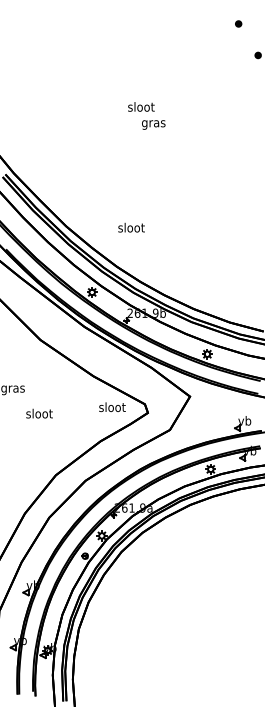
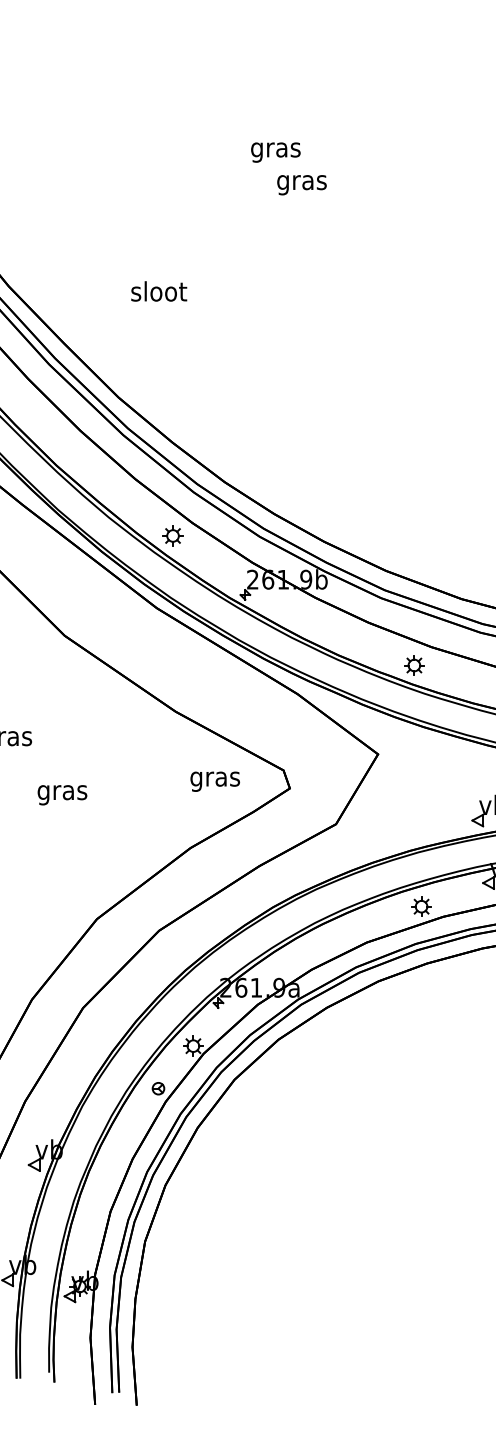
text: (141, 108) -> (276, 150), sloot -> gras
text: (131, 227) -> (159, 290), moved
text: (112, 408) -> (215, 779), sloot -> gras
text: (39, 414) -> (62, 791), sloot -> gras

